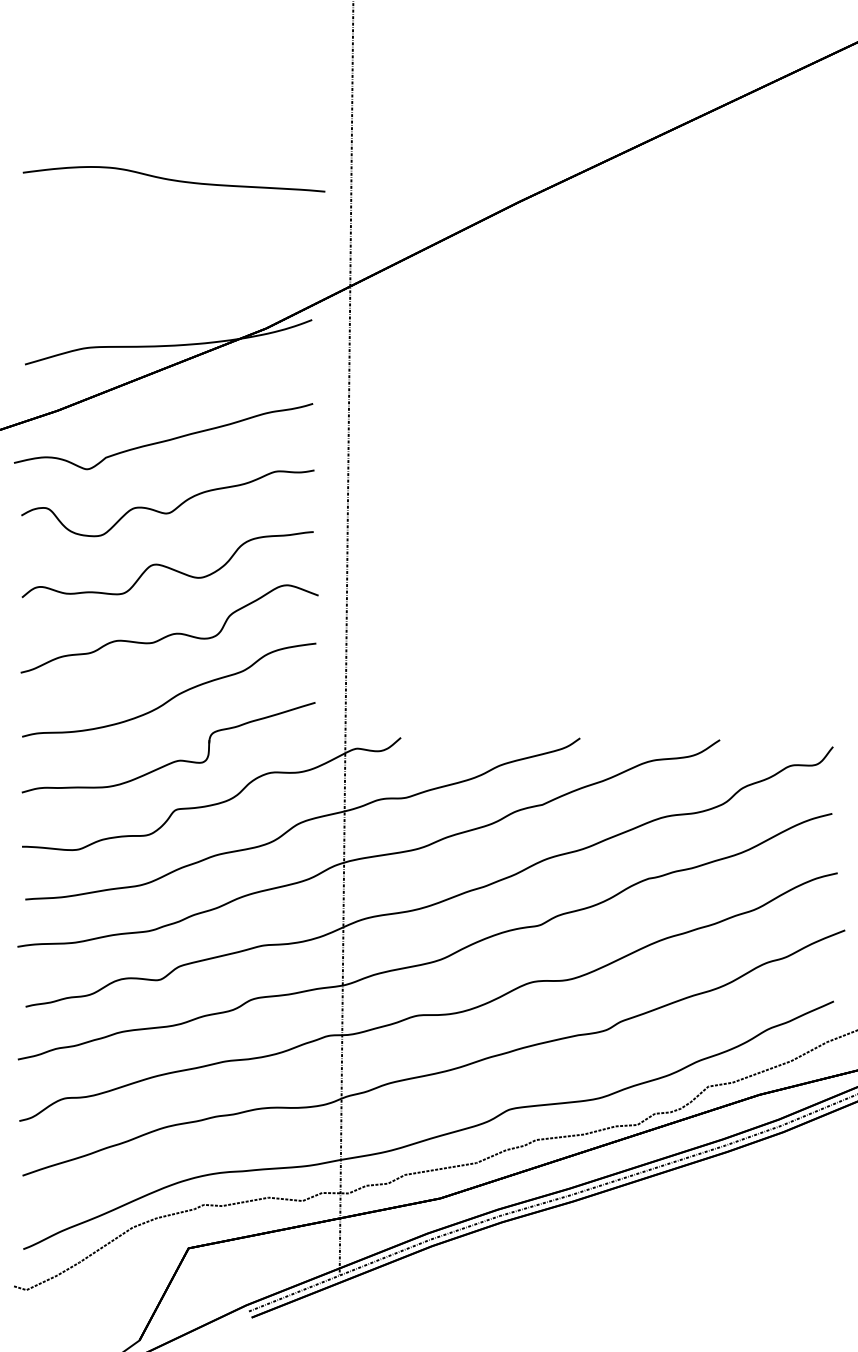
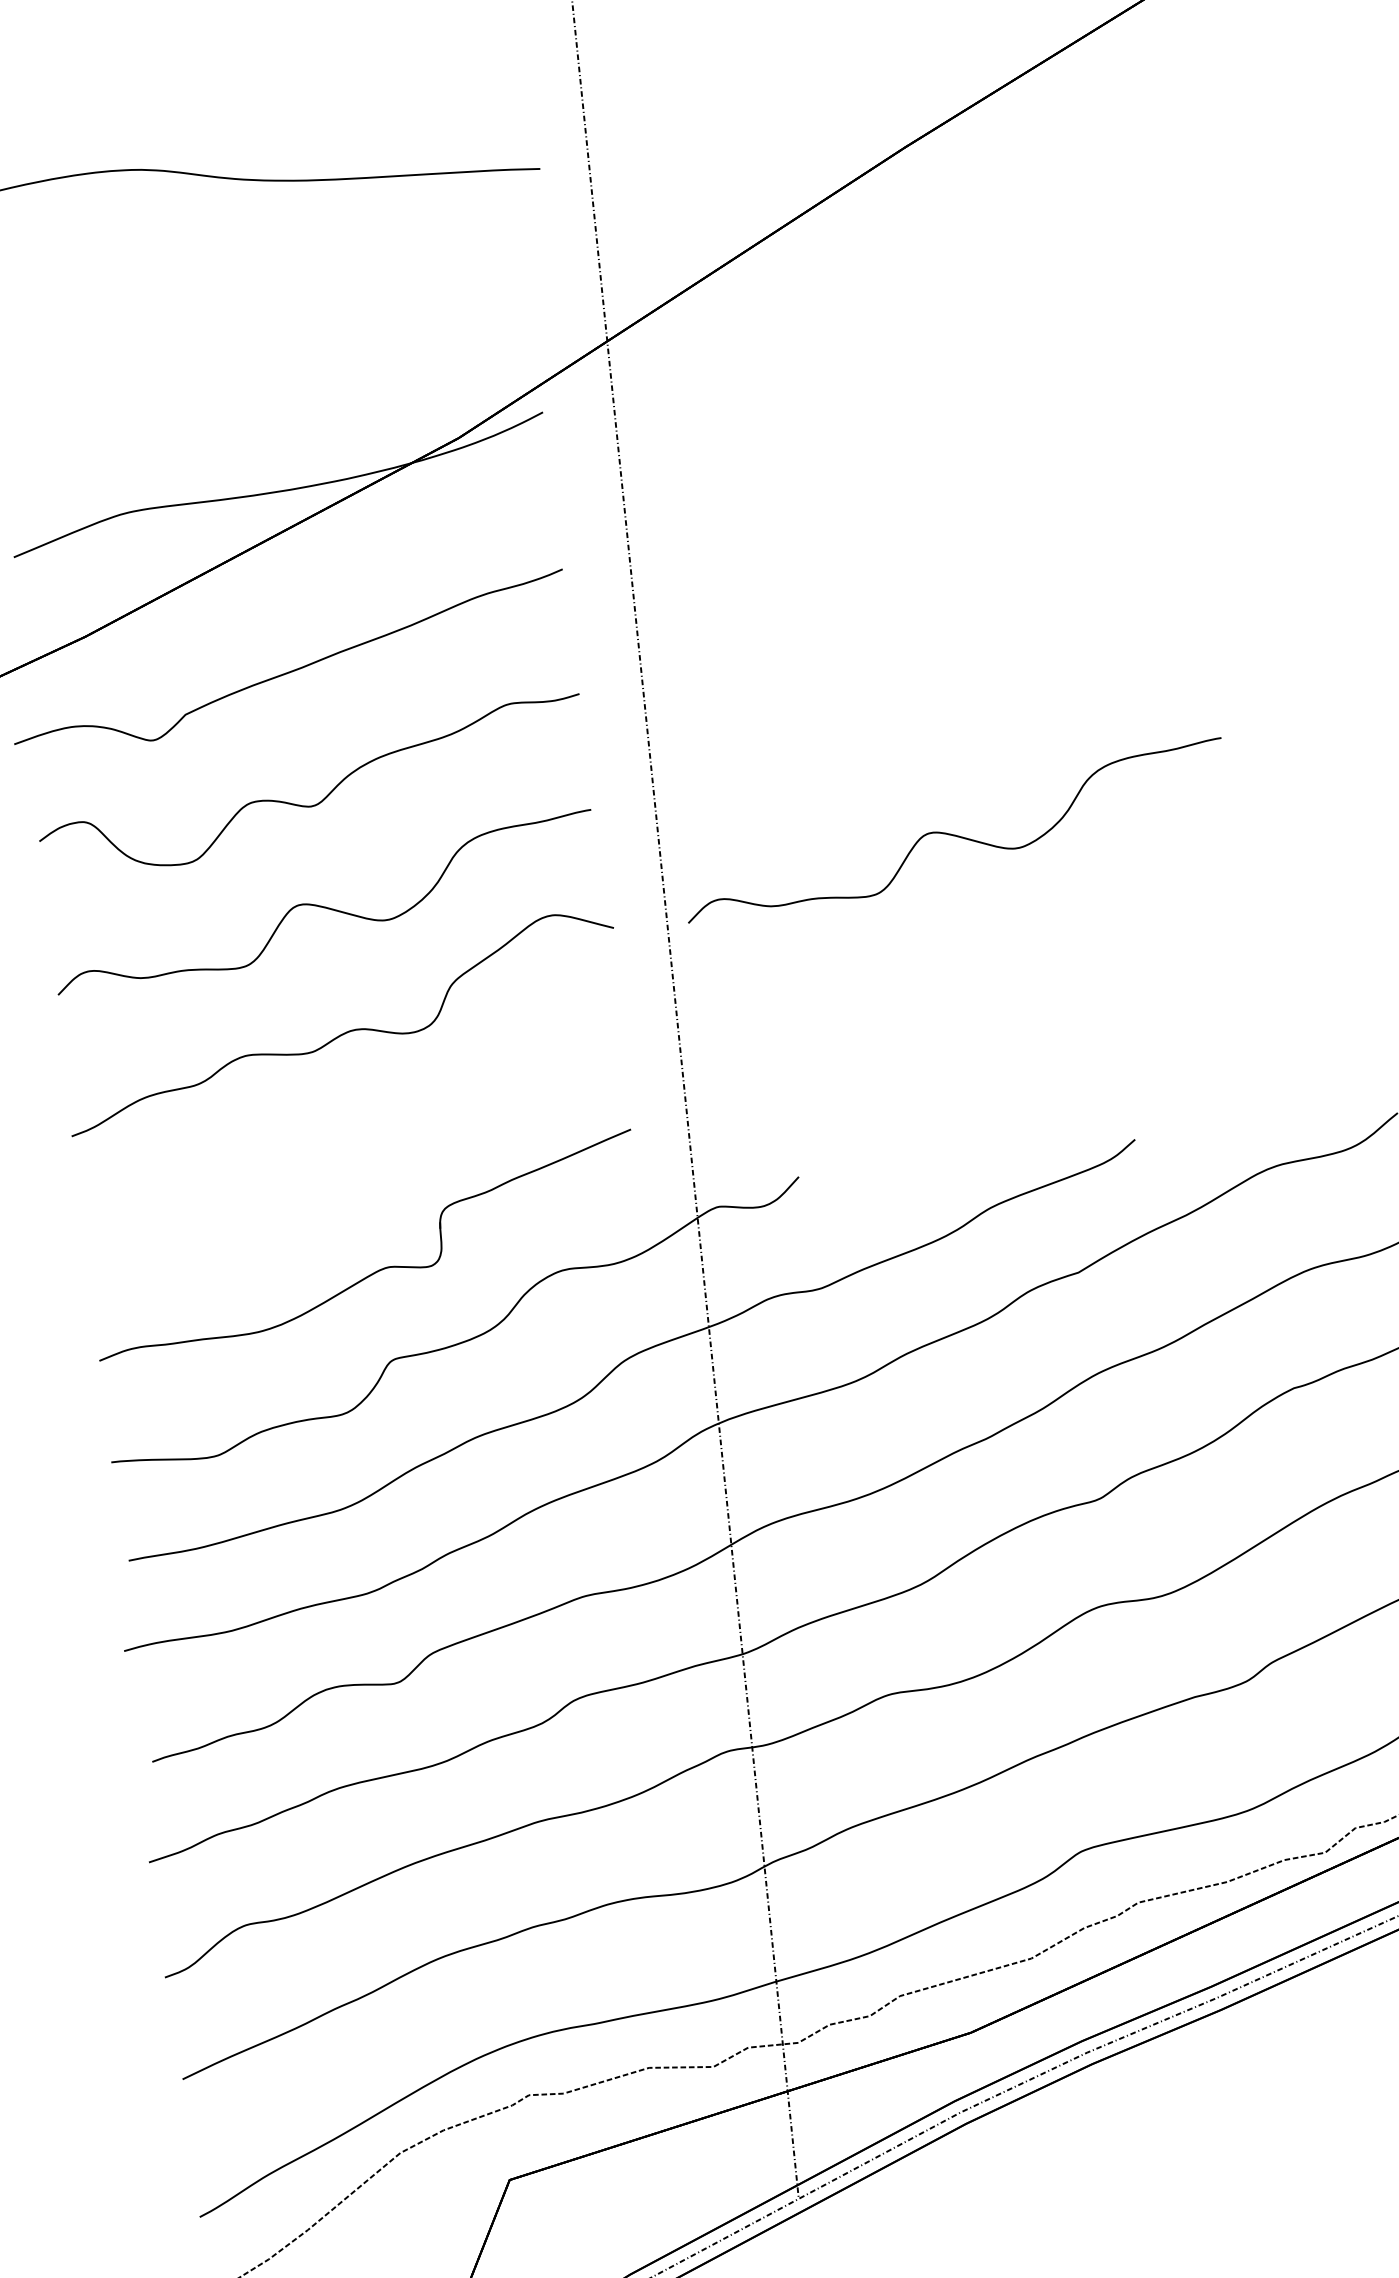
part: (503, 564) -> (954, 830), added
part: (173, 696) -> (363, 1148), removed

